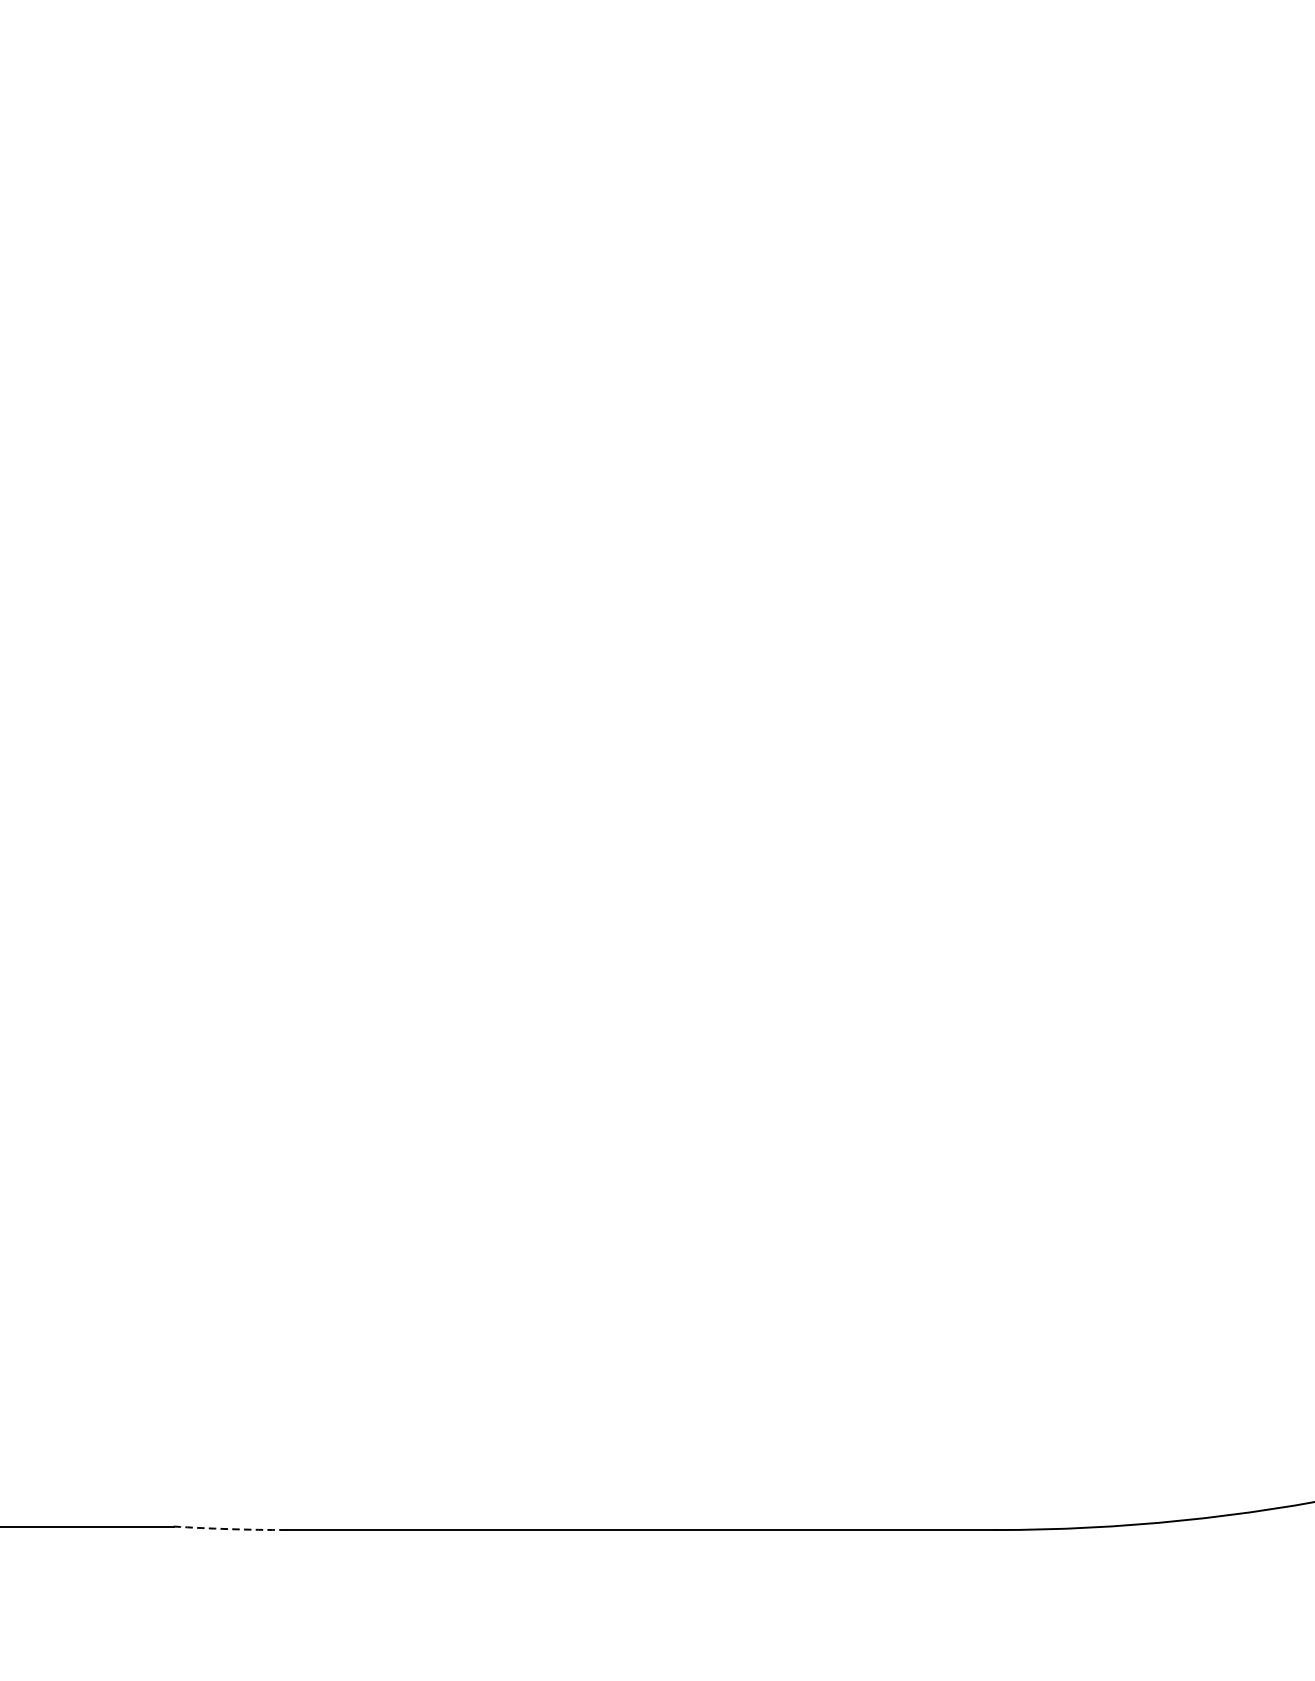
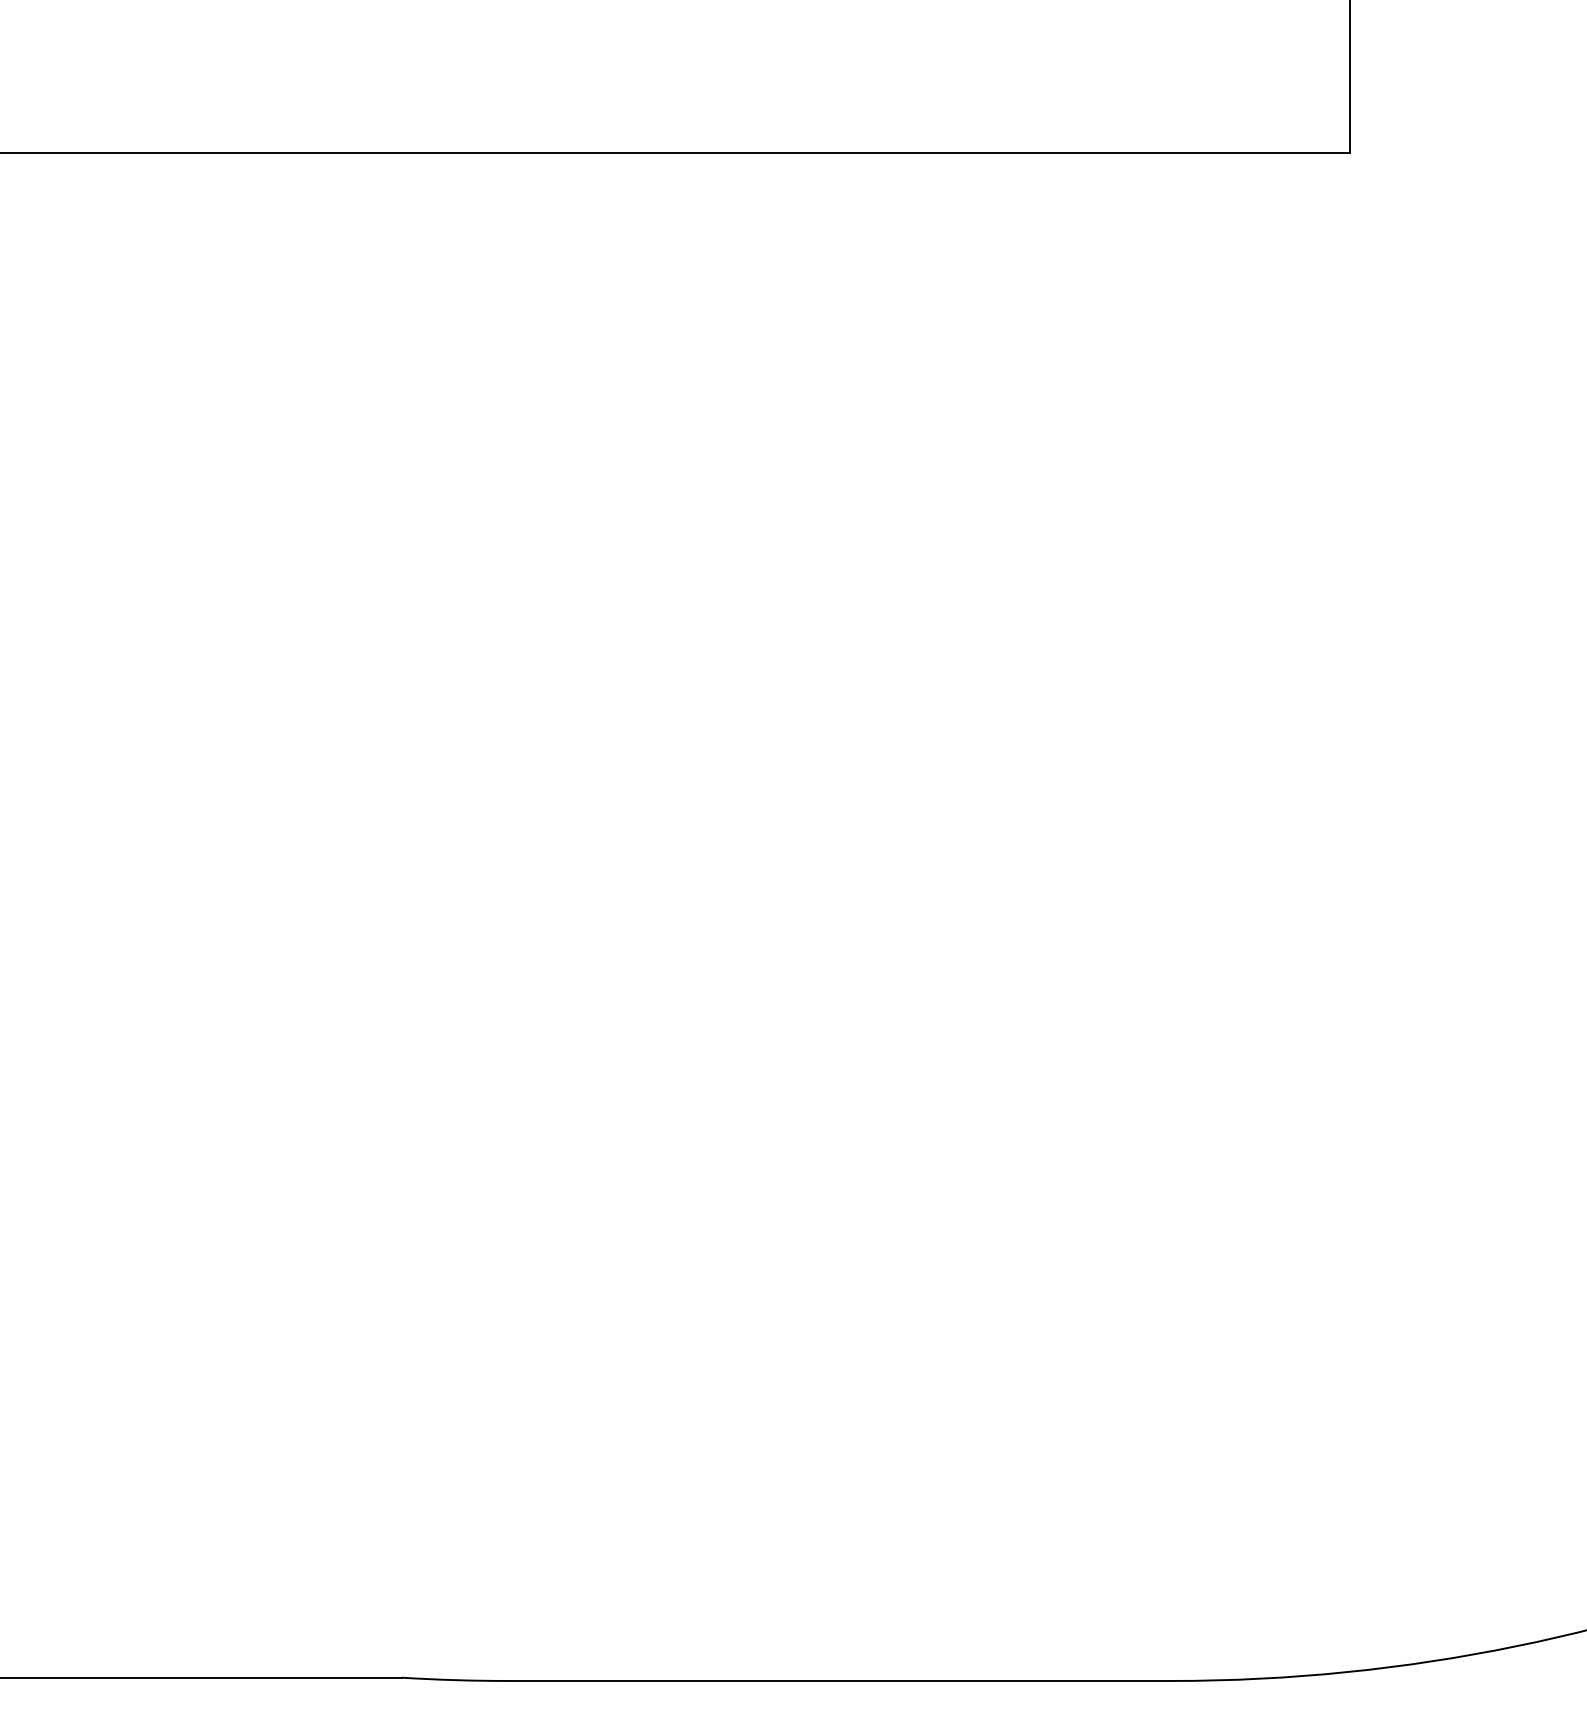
arc: (230, 1529) -> (454, 1680), dashed -> solid

